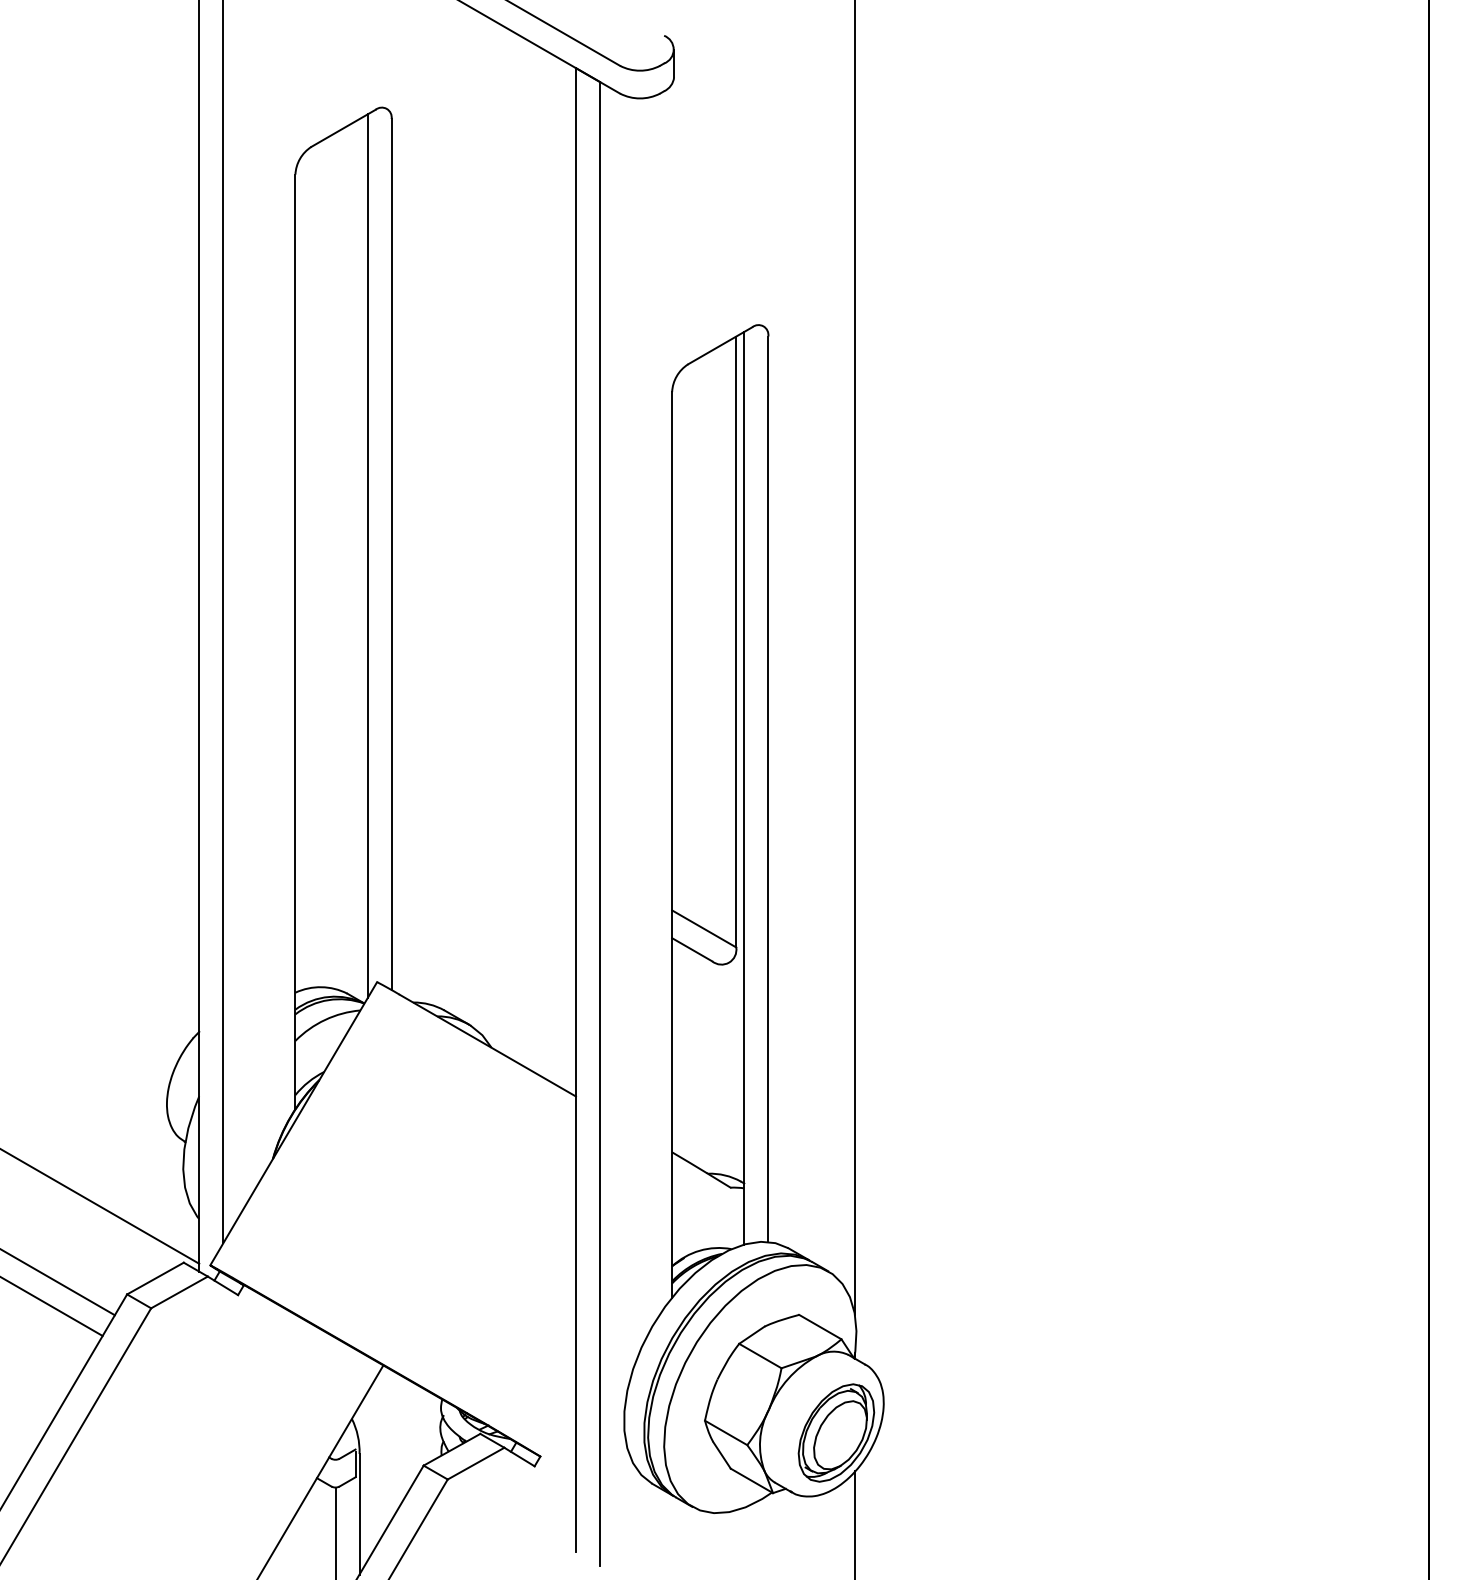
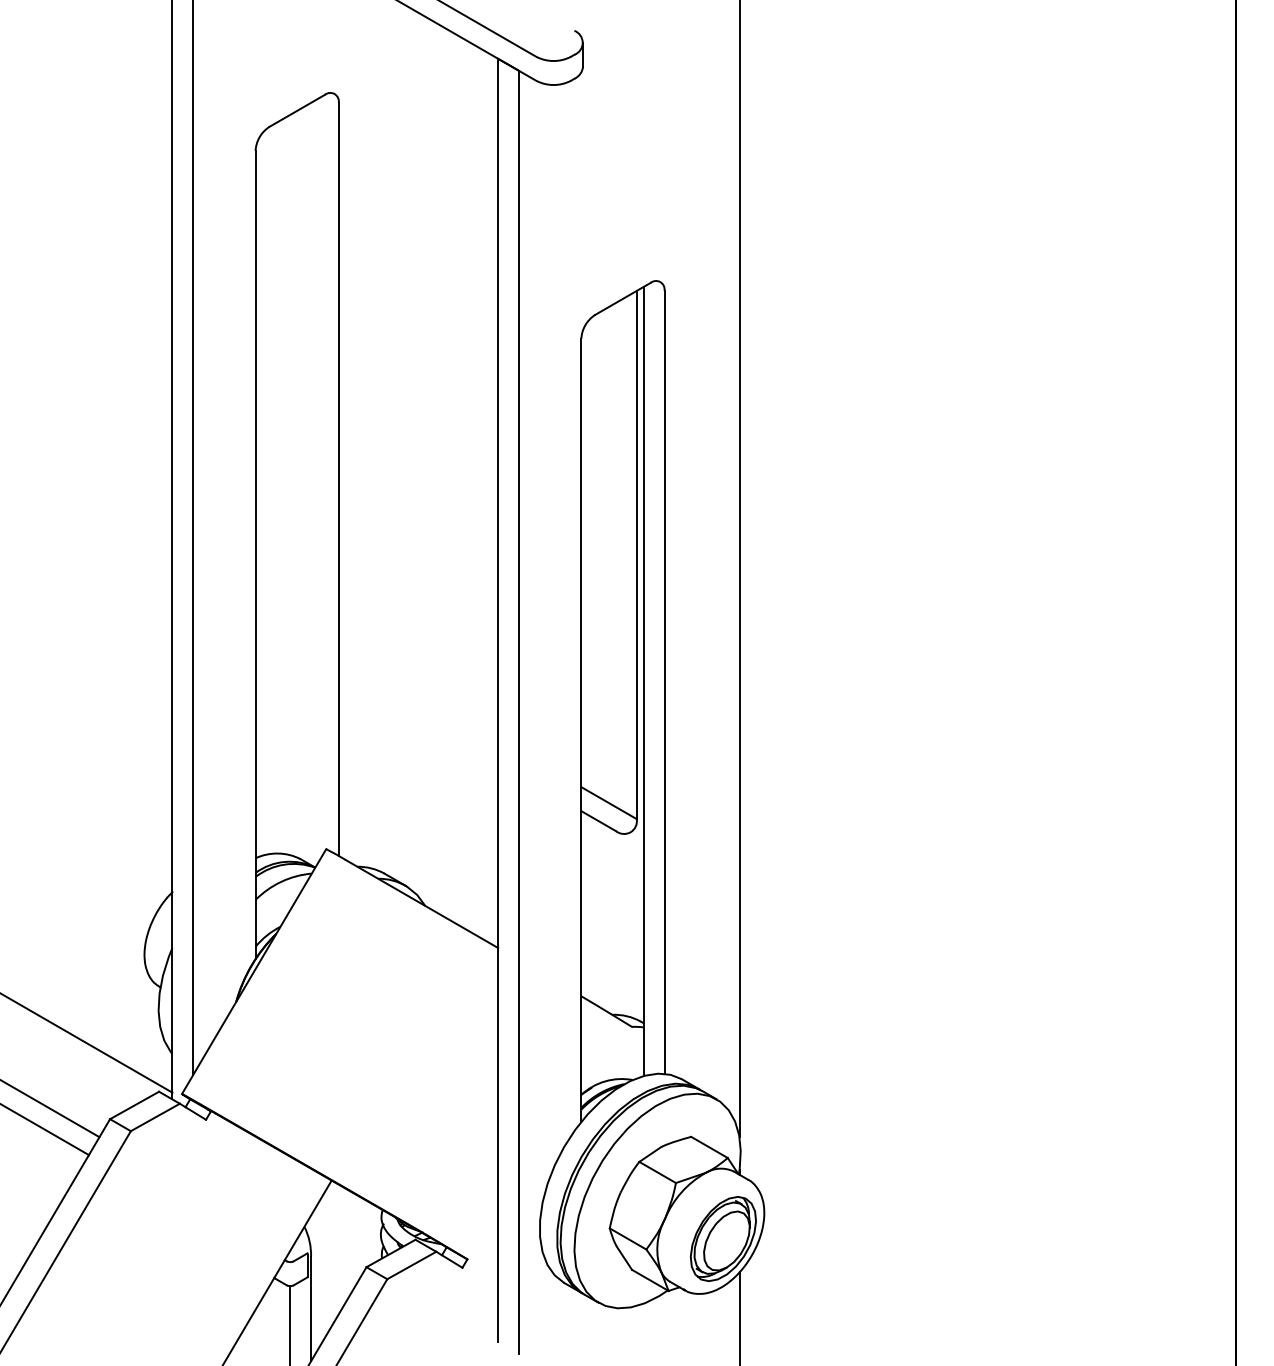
line: (367, 556) -> (317, 481), removed

